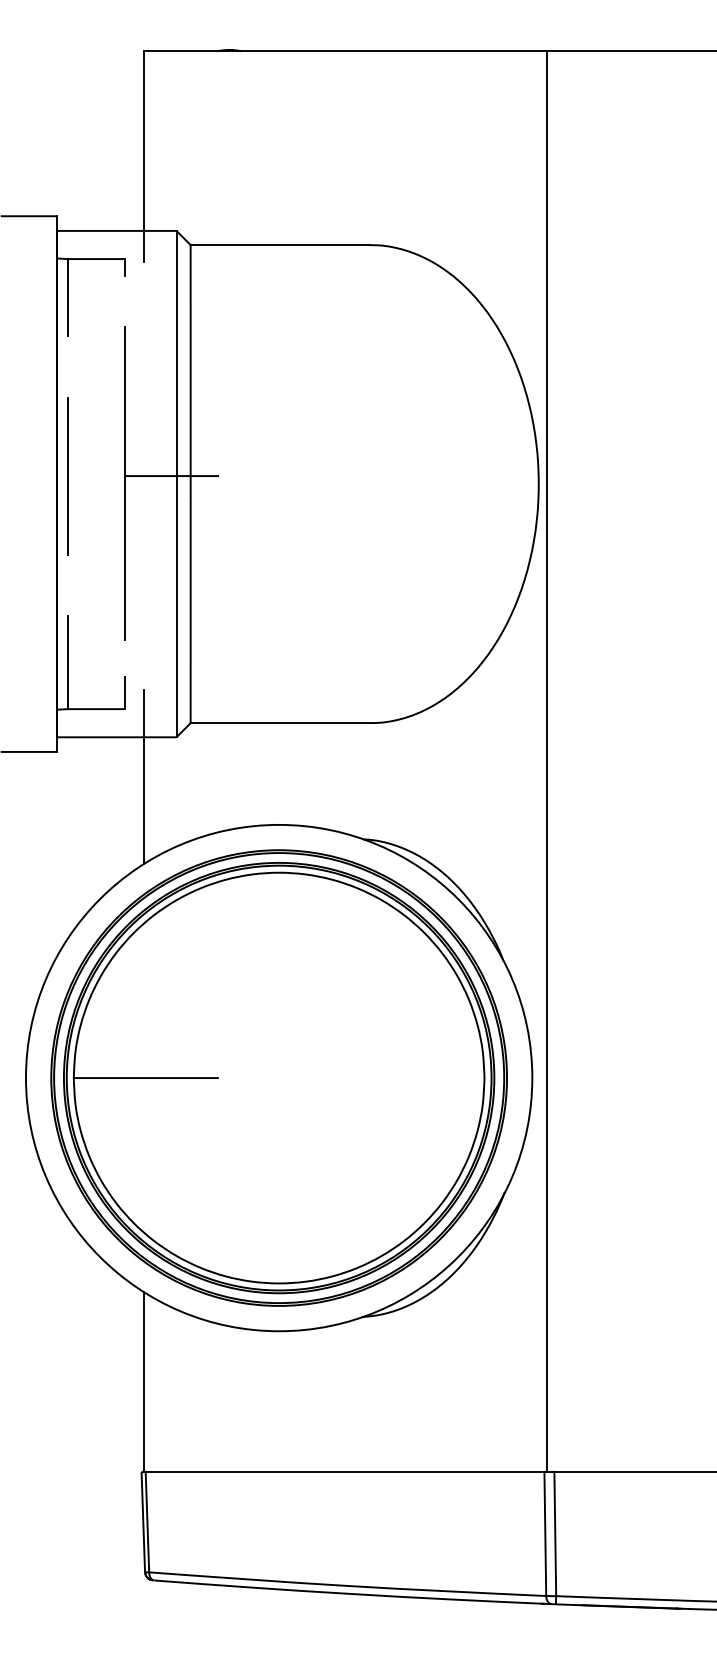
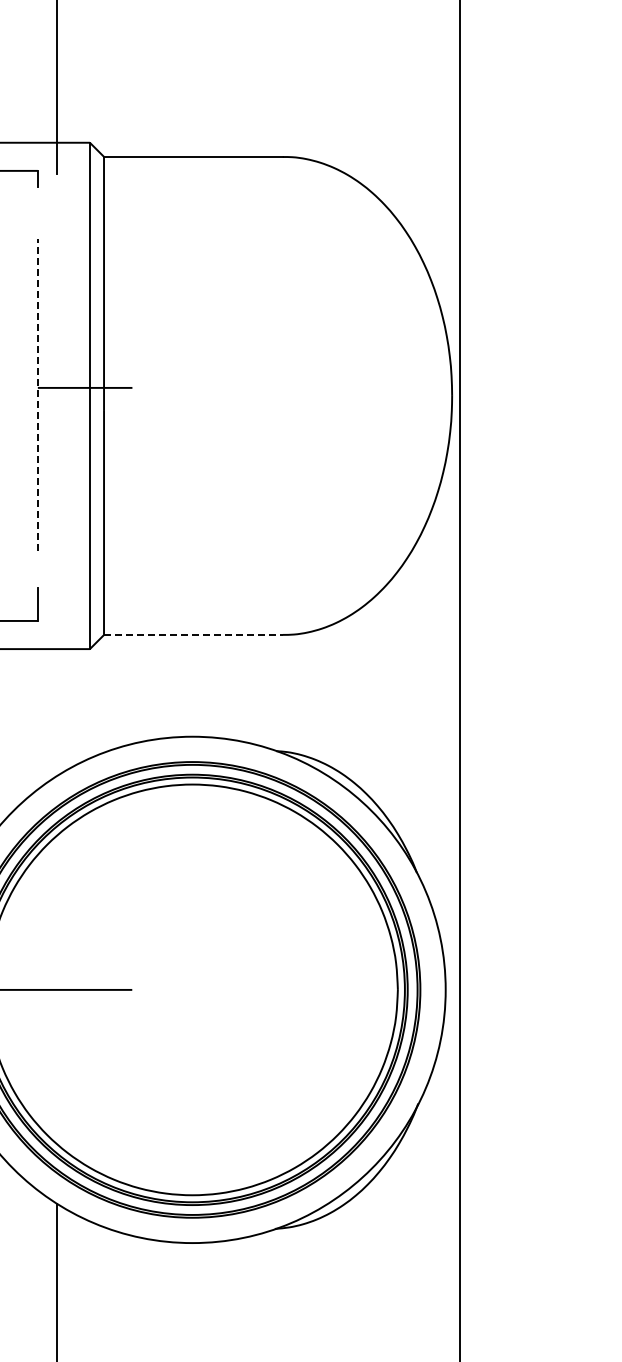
line: (124, 482) -> (37, 394), solid -> dashed
line: (280, 723) -> (193, 635), solid -> dashed
line: (143, 776) -> (56, 688), removed

